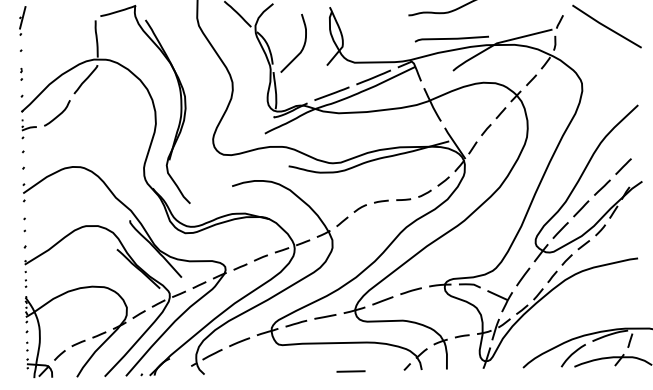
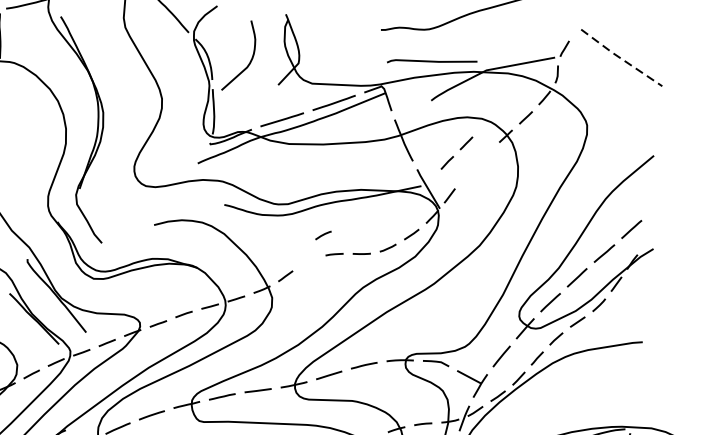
line: (606, 26) -> (621, 57), solid -> dashed
part: (493, 121) -> (456, 152), moved
line: (359, 208) -> (322, 235), moved

